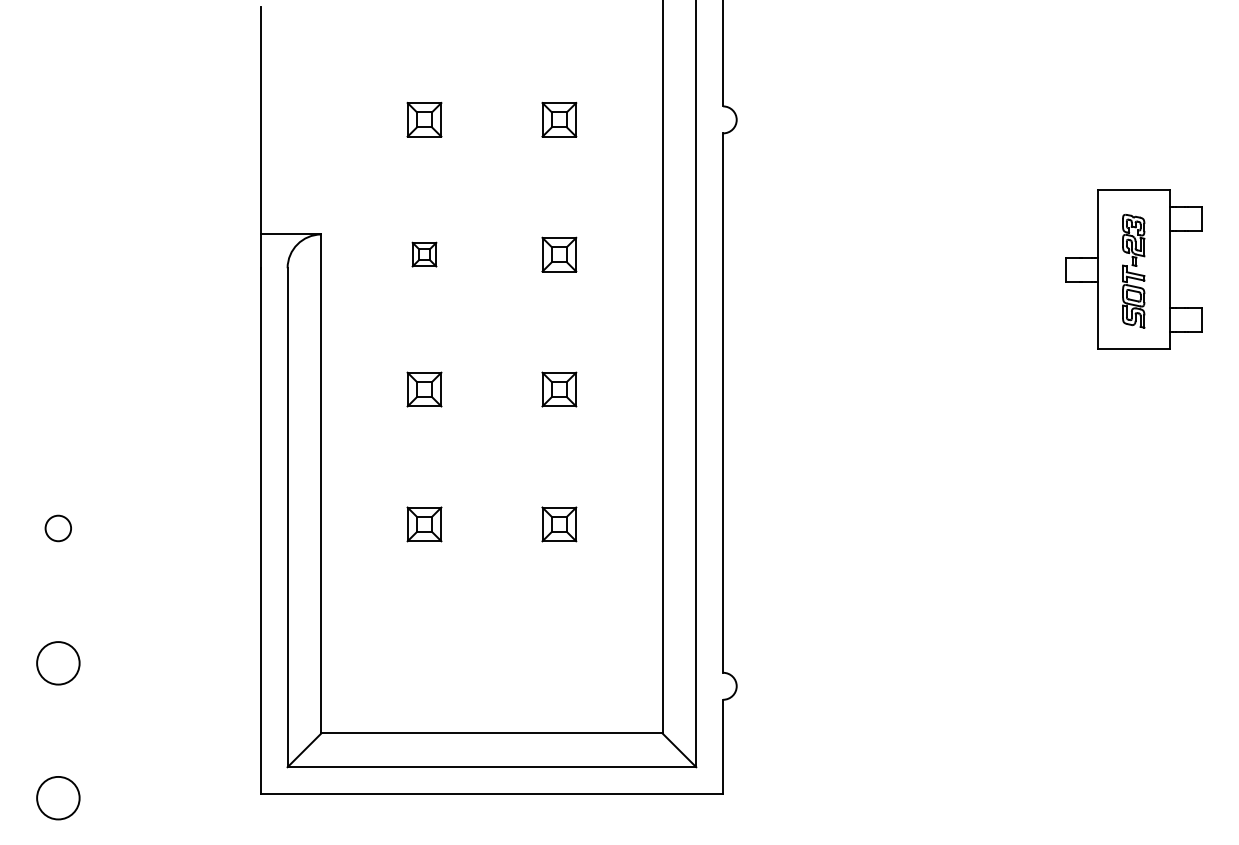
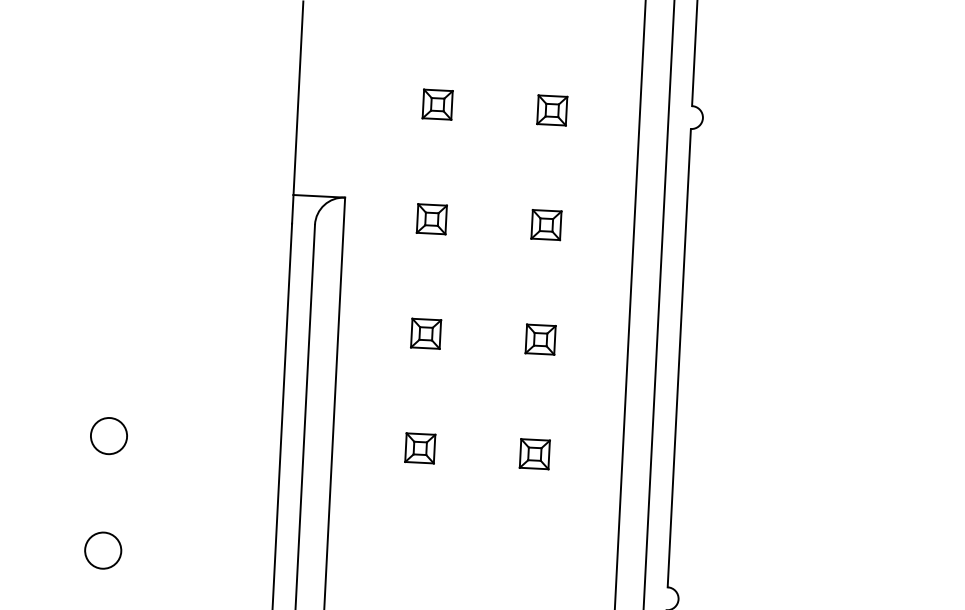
part: (424, 254) -> (431, 219), size x1.43
circle: (58, 528) -> (109, 436), size x1.67

